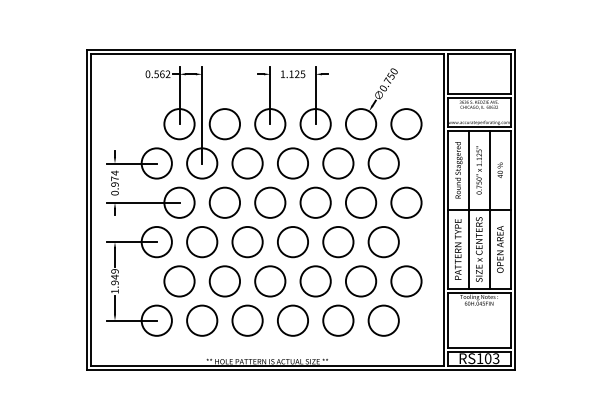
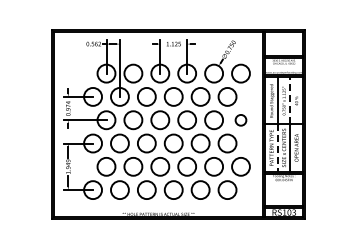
line: (490, 169) -> (290, 100), solid -> dashed
circle: (405, 203) -> (240, 120), size x0.6
line: (468, 250) -> (277, 148), solid -> dashed

